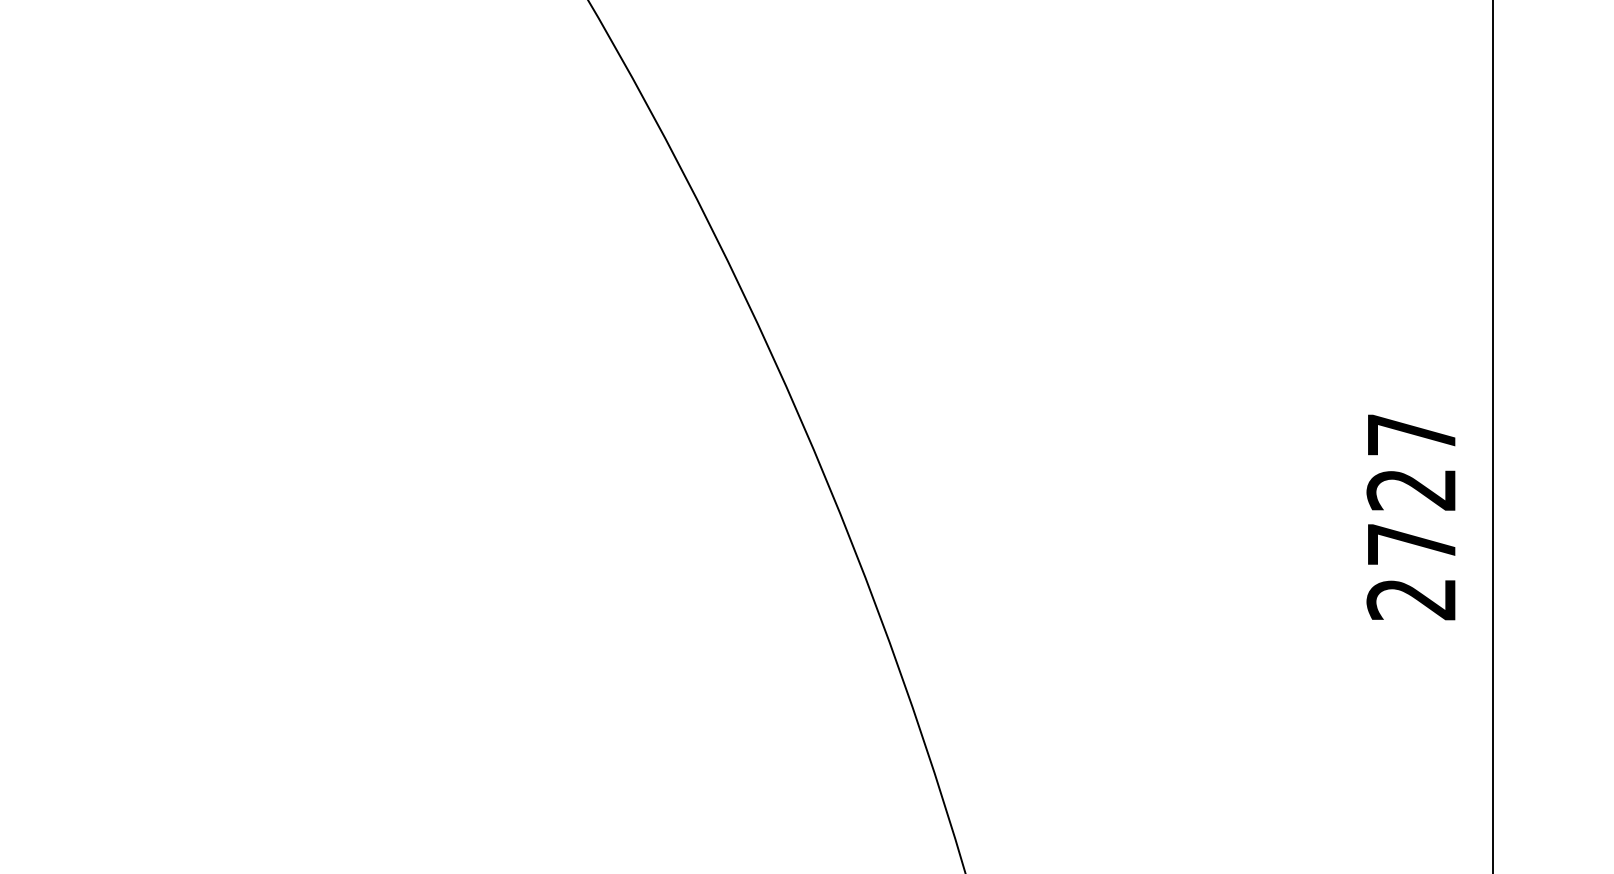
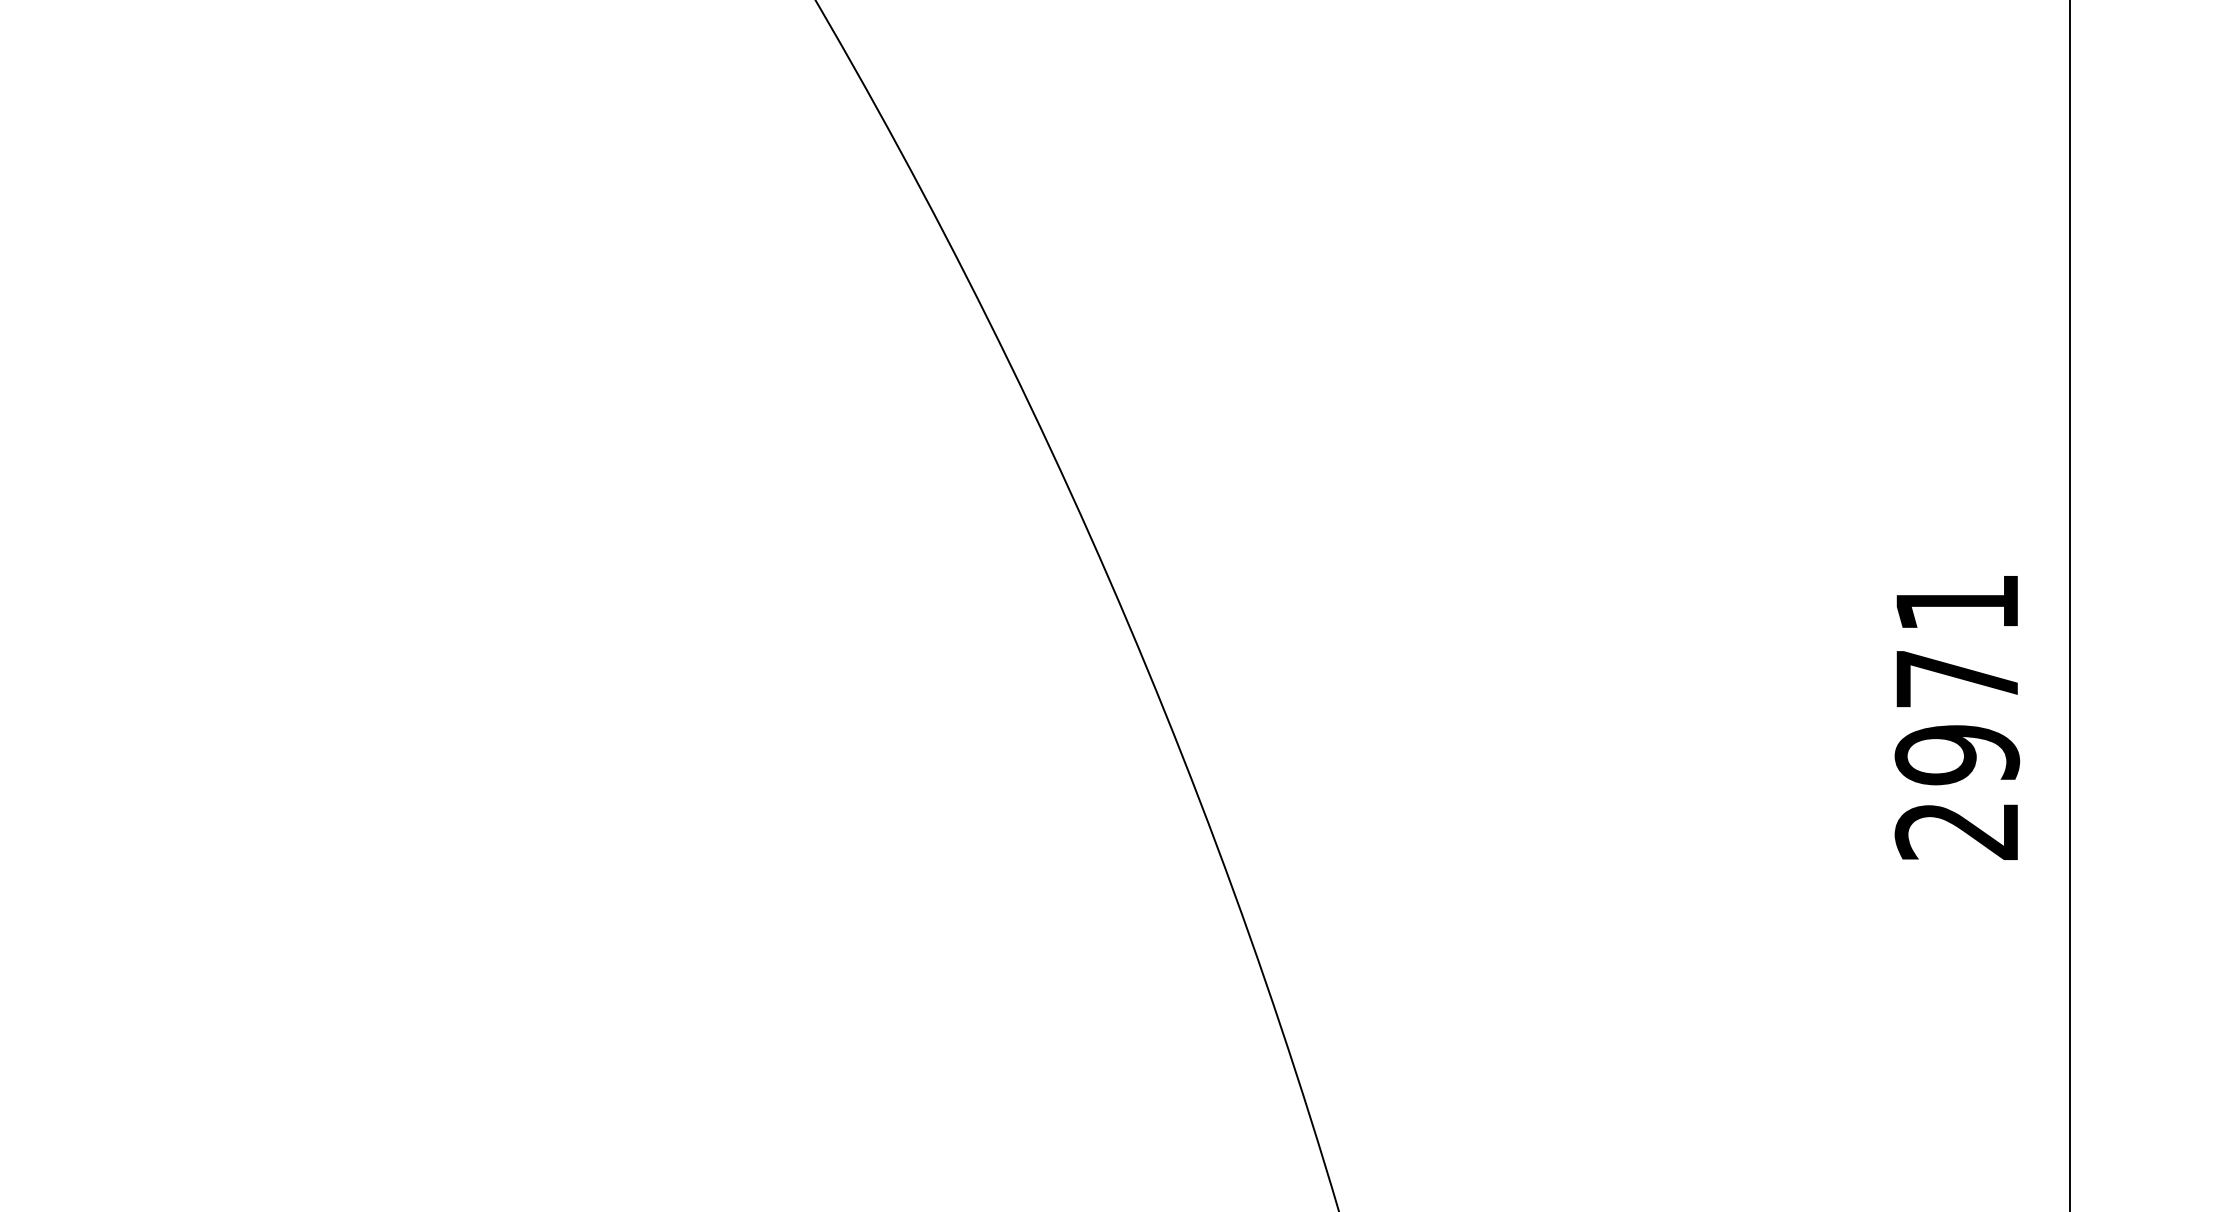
text: (1411, 490) -> (1957, 680), 2727 -> 2971

